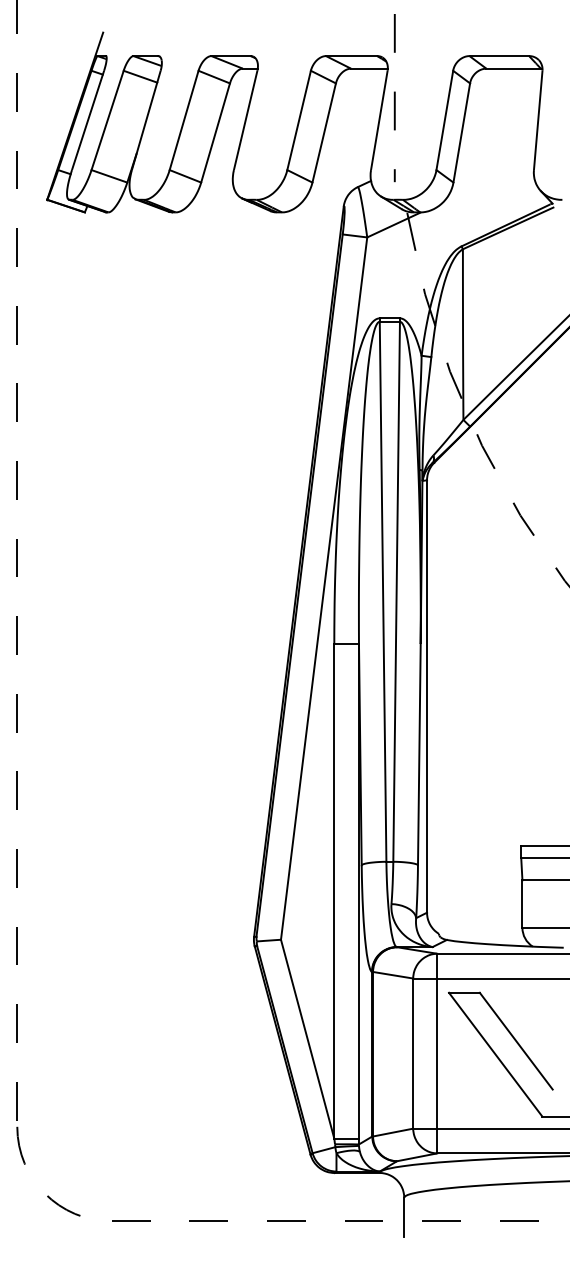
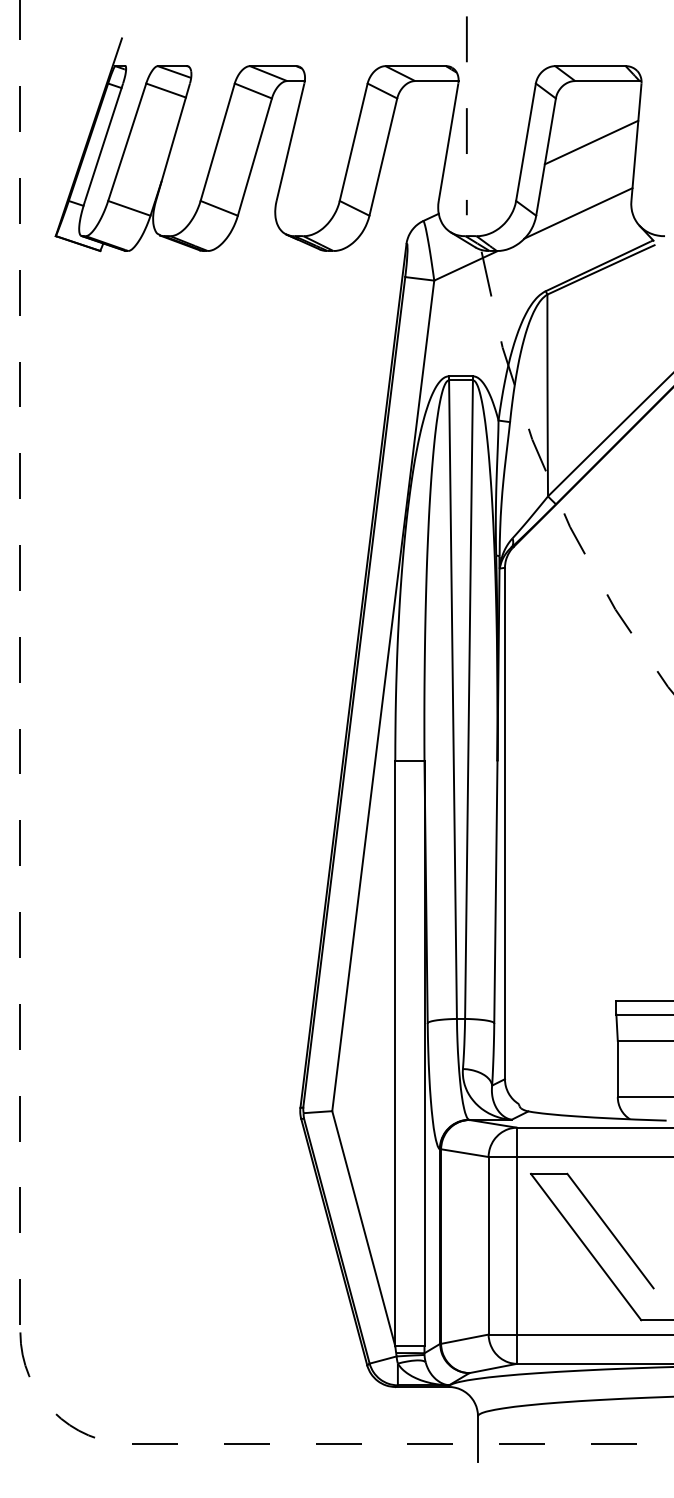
line: (499, 120) -> (590, 142), added
line: (488, 180) -> (577, 213), added

